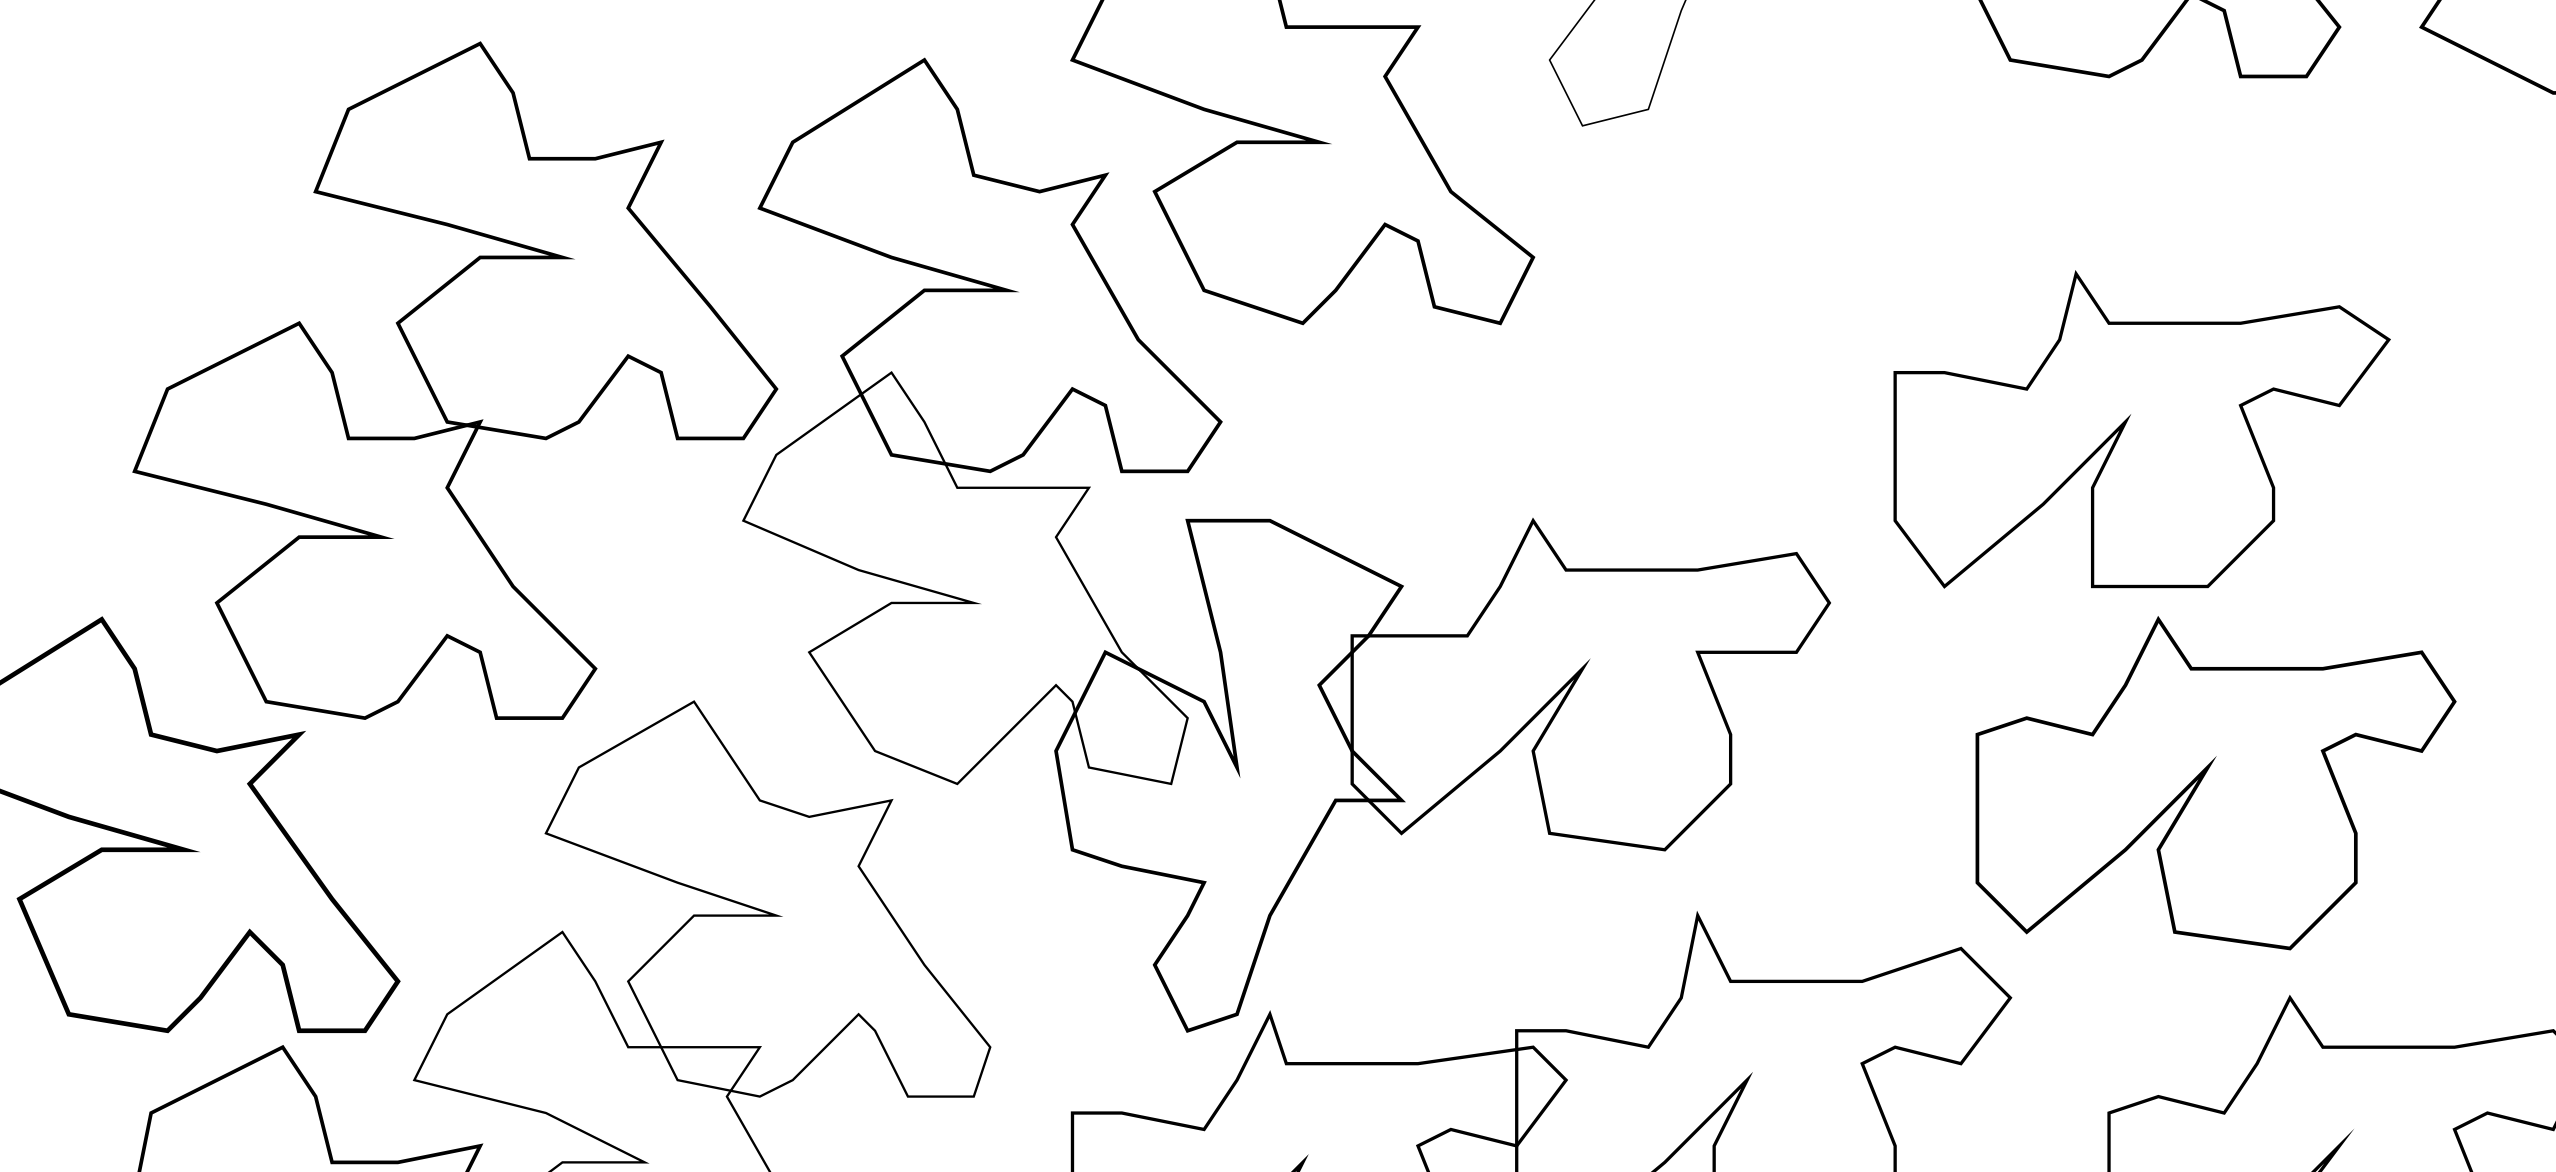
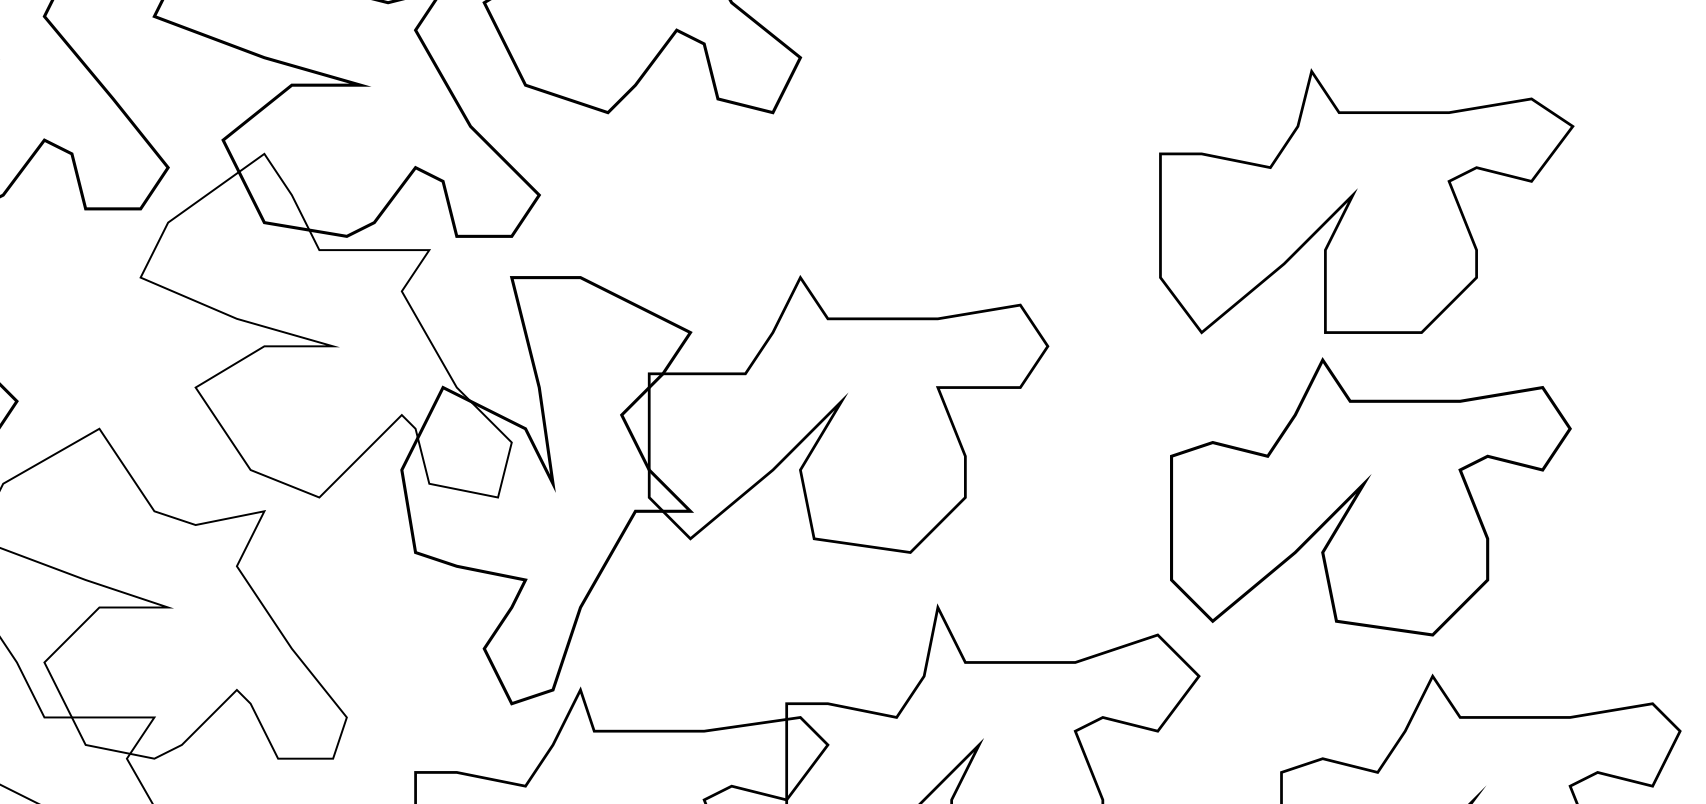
part: (2141, 429) -> (1366, 201), moved

